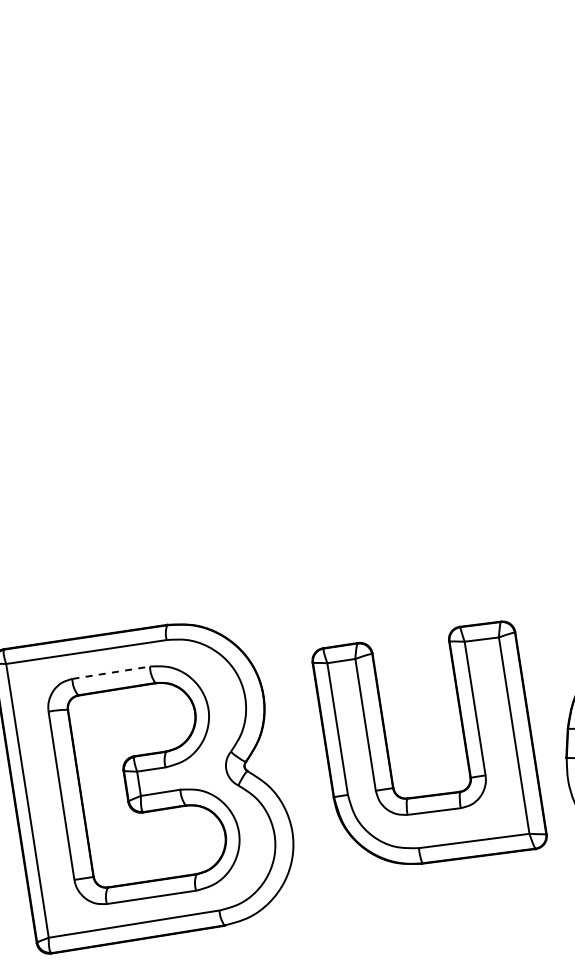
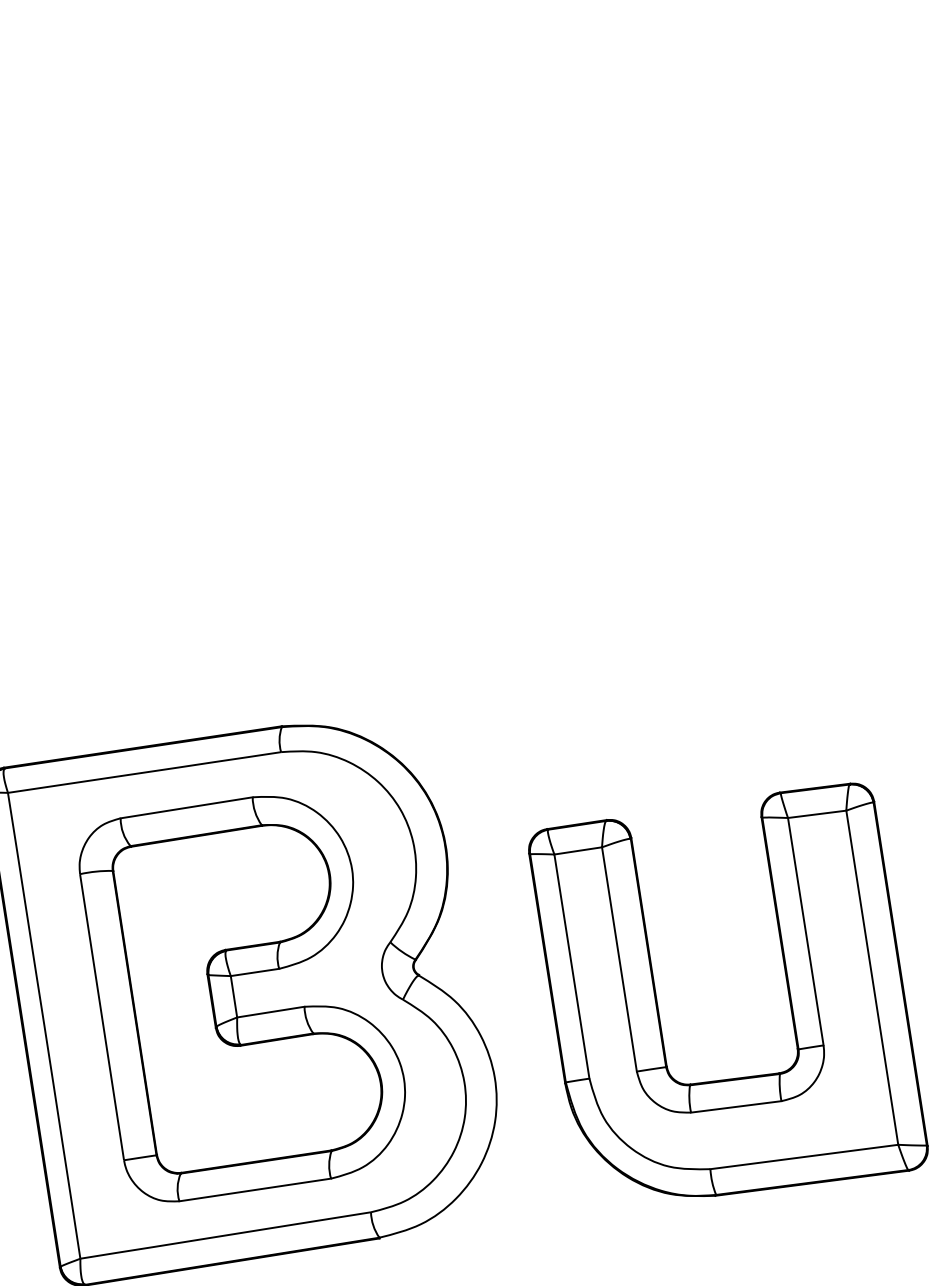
line: (111, 672) -> (187, 807), dashed -> solid
part: (462, 735) -> (784, 977), moved

